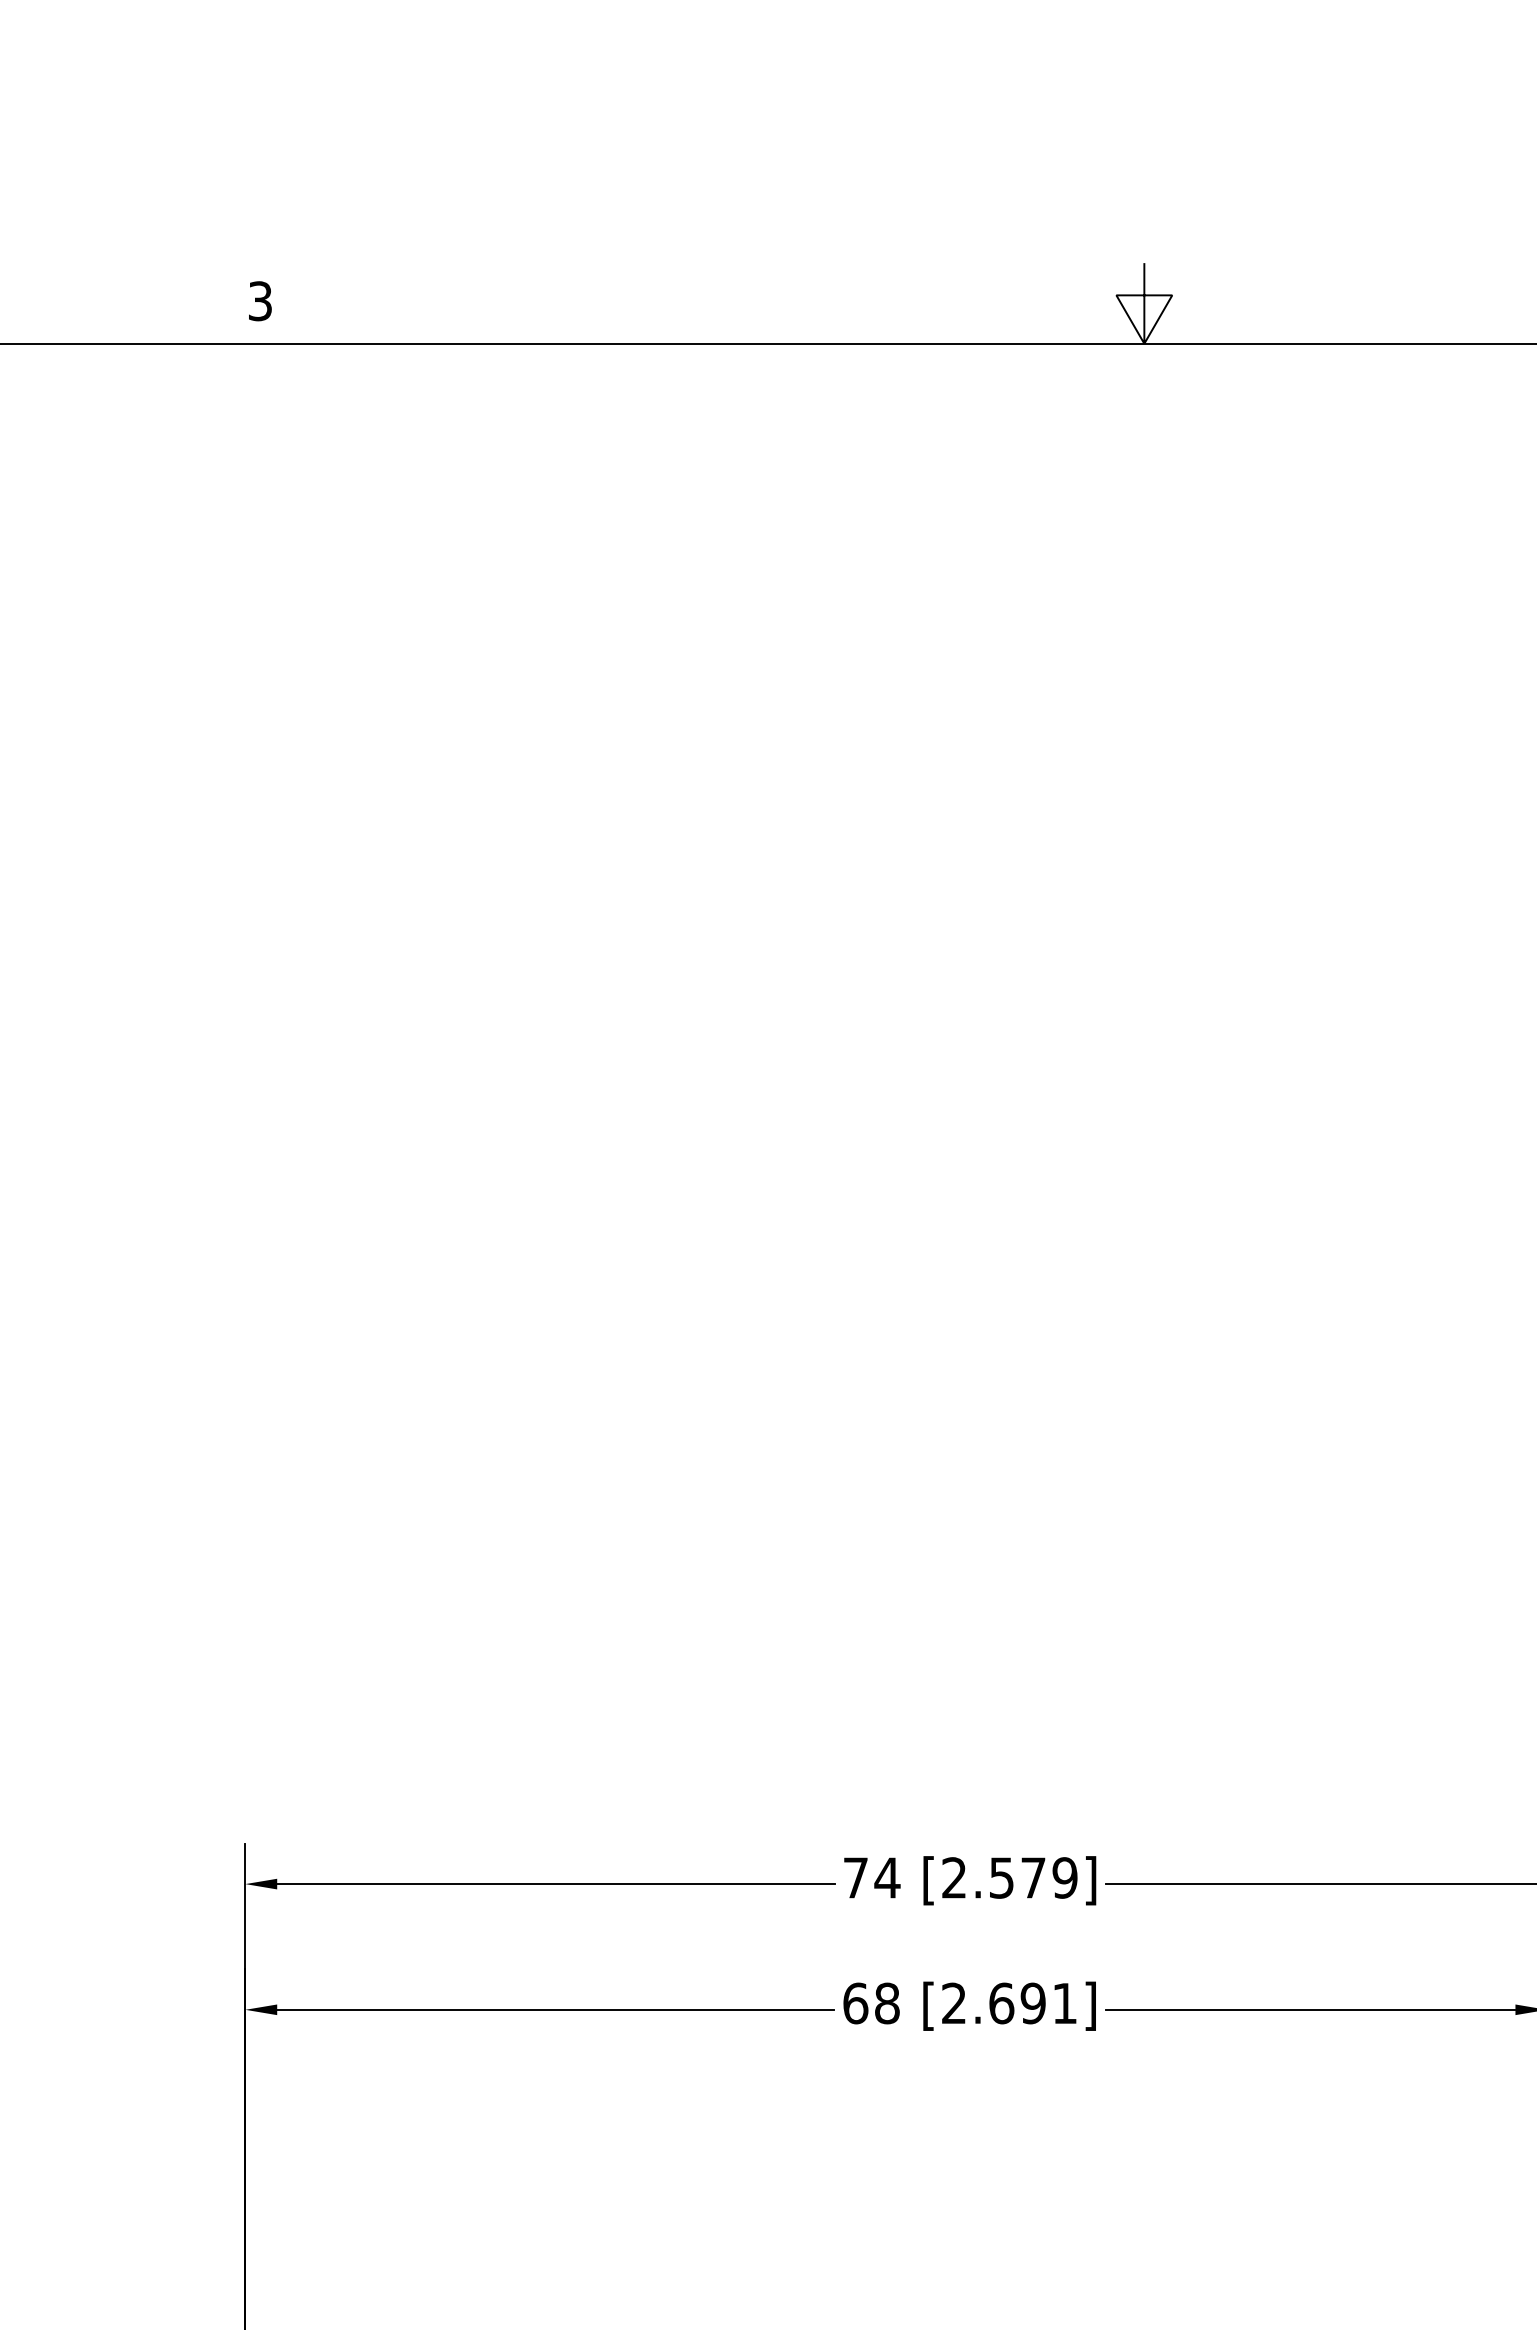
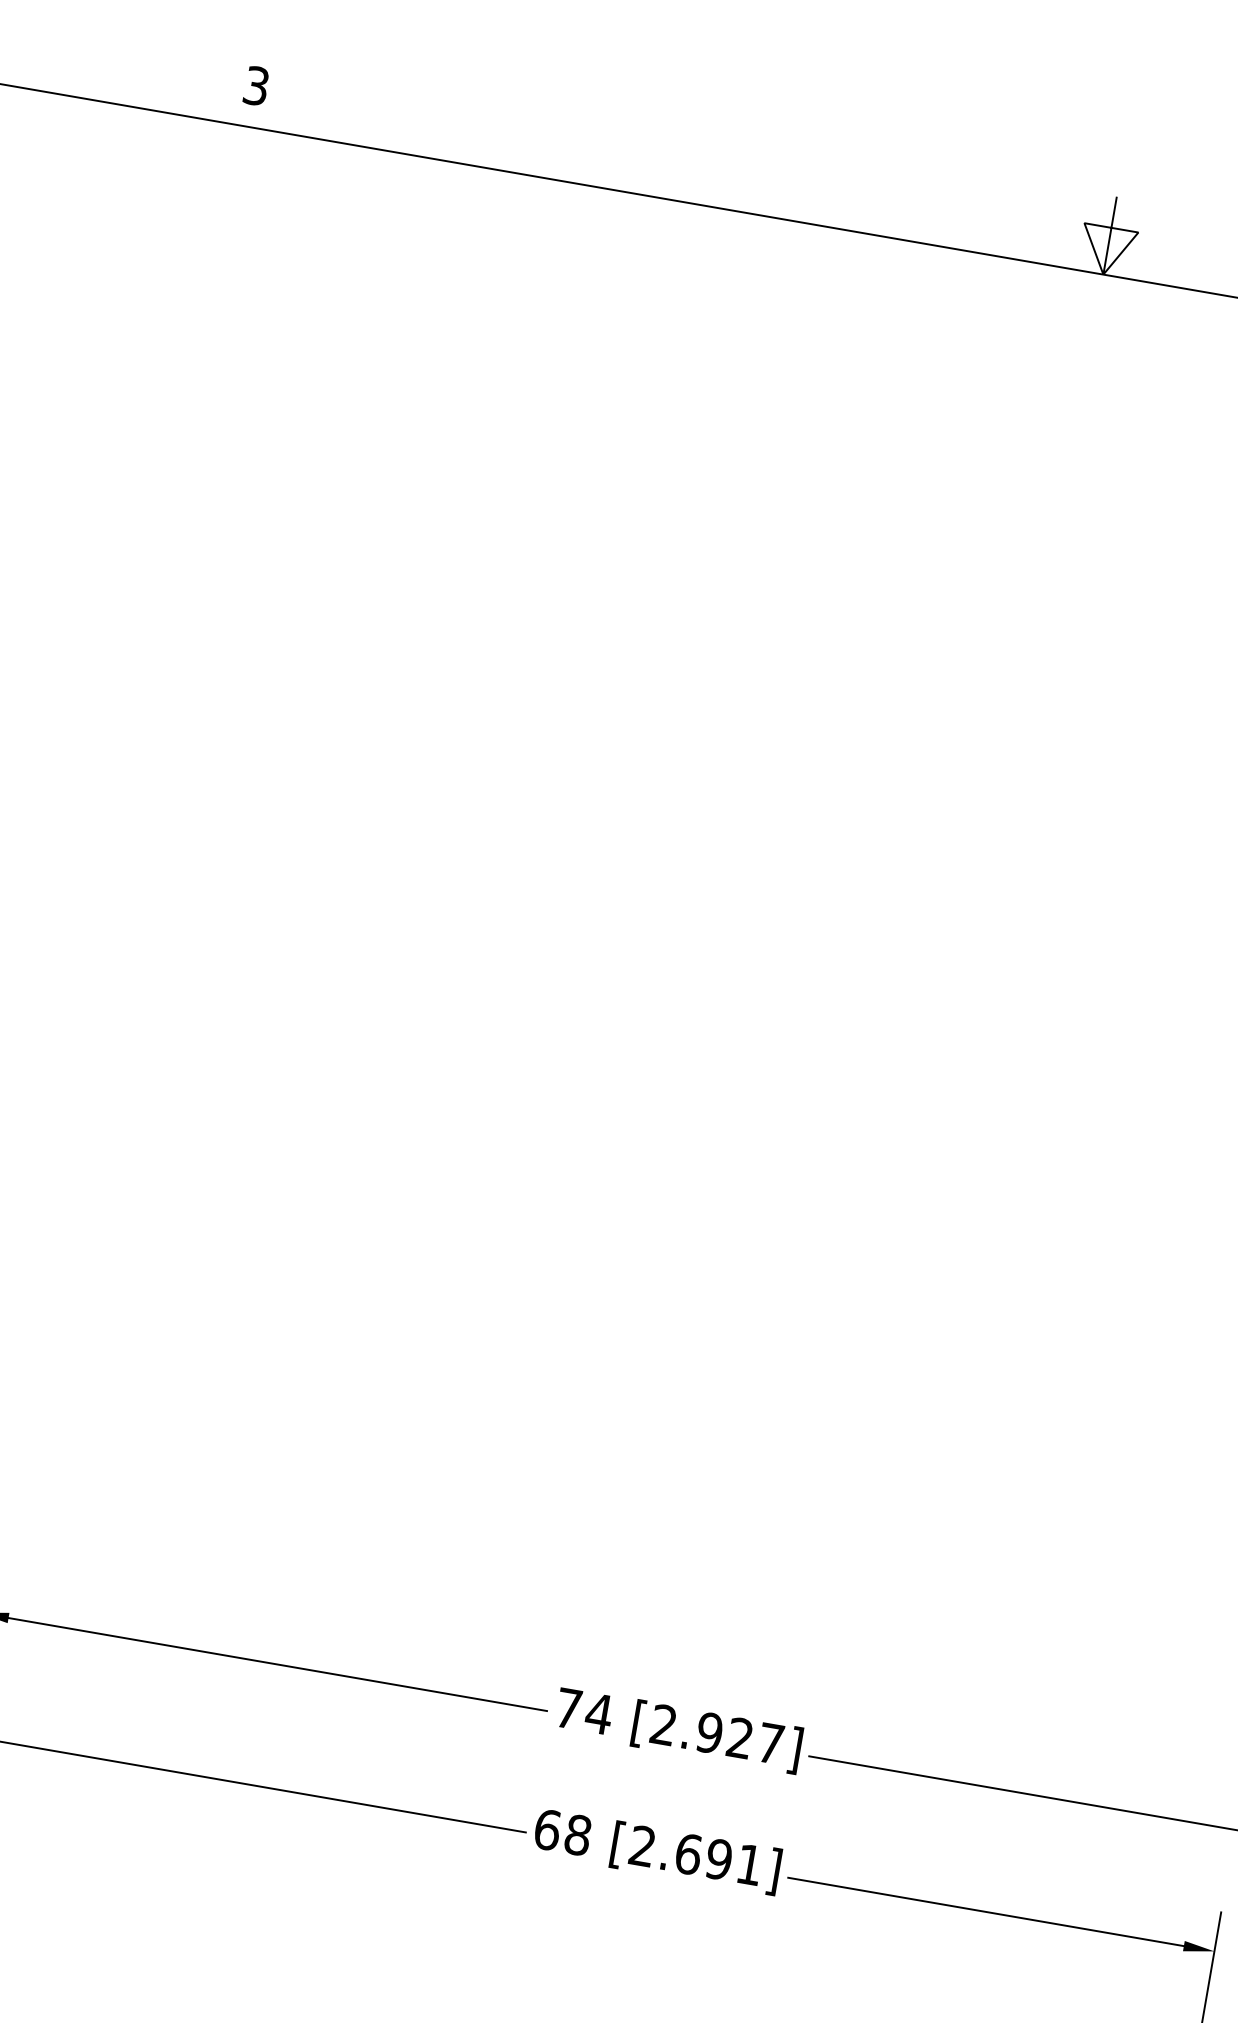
text: (1033, 1877) -> (740, 1737), [2.579] -> [2.927]

